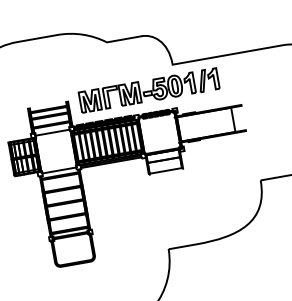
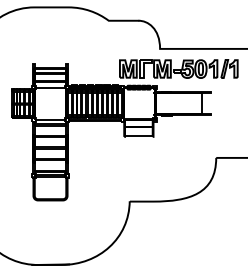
part: (148, 90) -> (178, 68), moved

